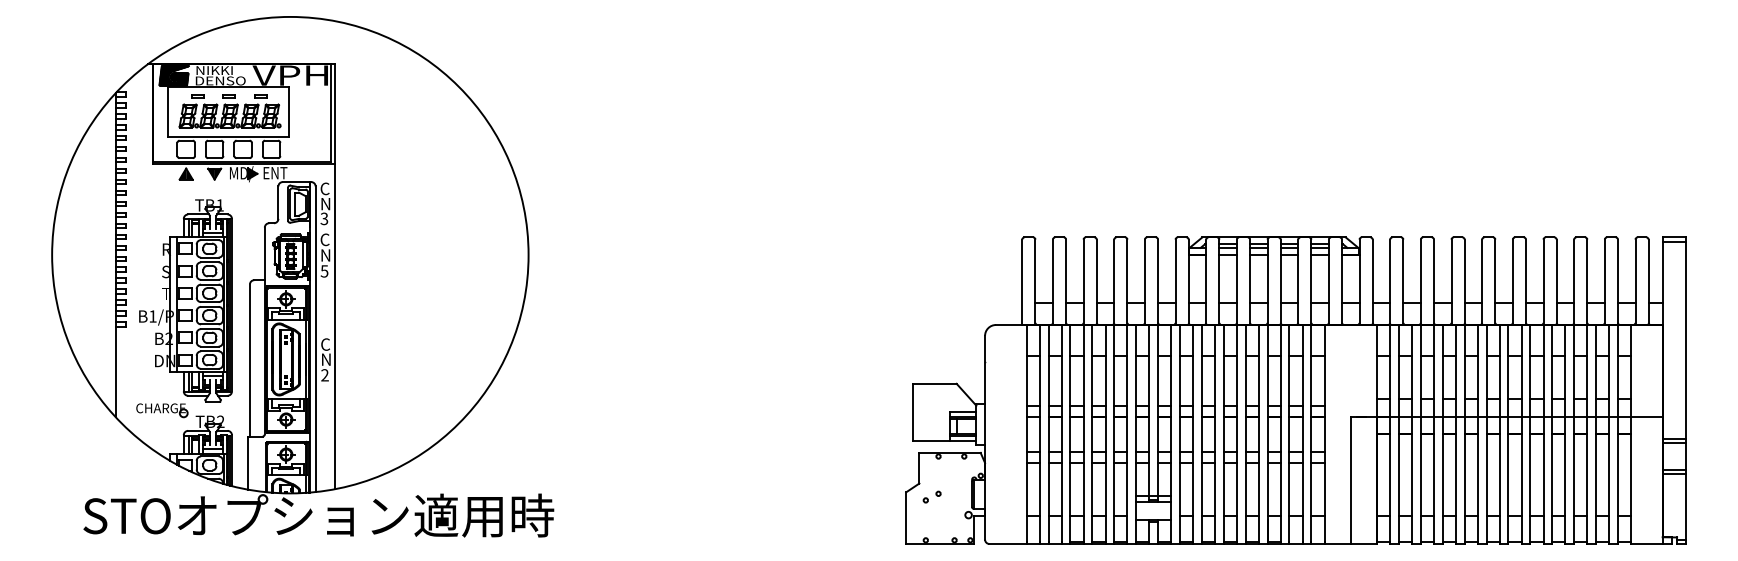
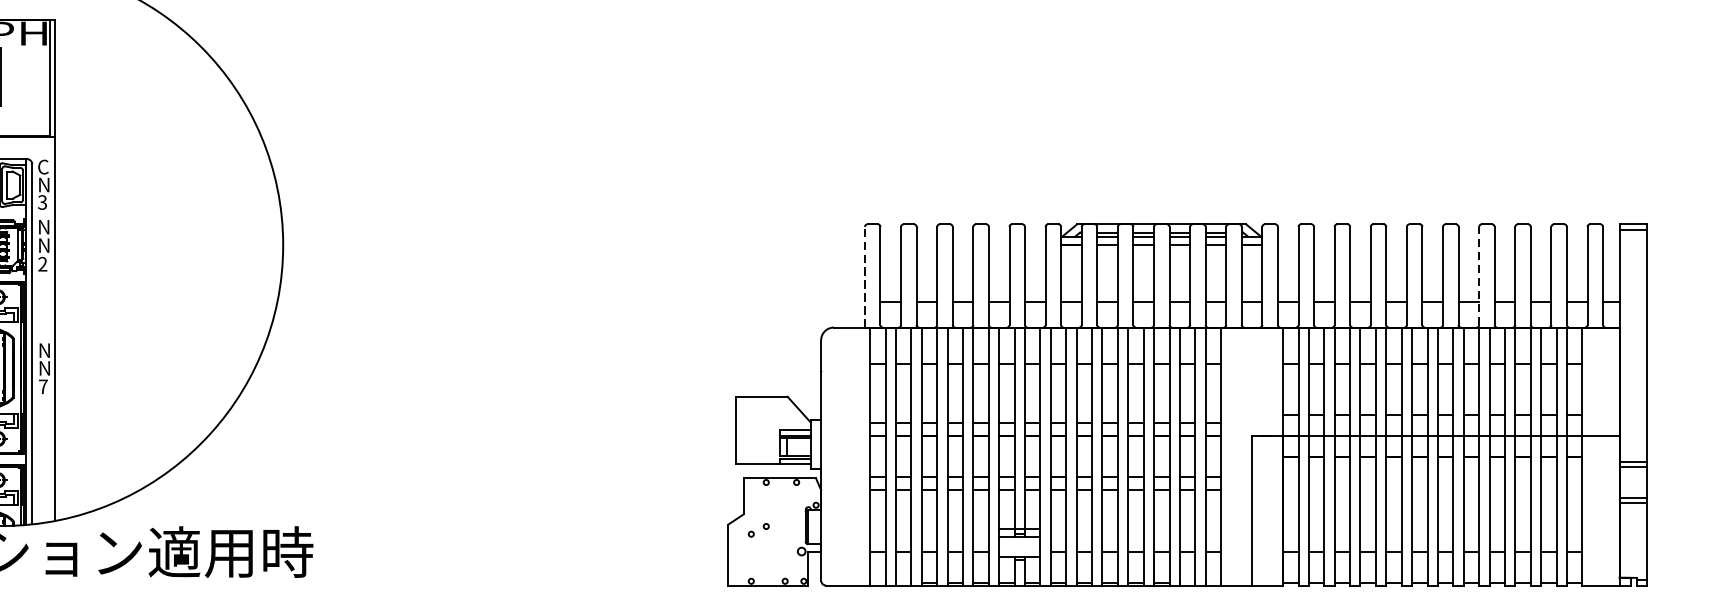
text: (325, 239) -> (43, 226), C -> N
text: (324, 271) -> (42, 264), 5 -> 2
line: (1543, 281) -> (1479, 276), solid -> dashed
line: (1022, 282) -> (865, 277), solid -> dashed
text: (325, 344) -> (43, 350), C -> N
text: (324, 375) -> (42, 387), 2 -> 7

